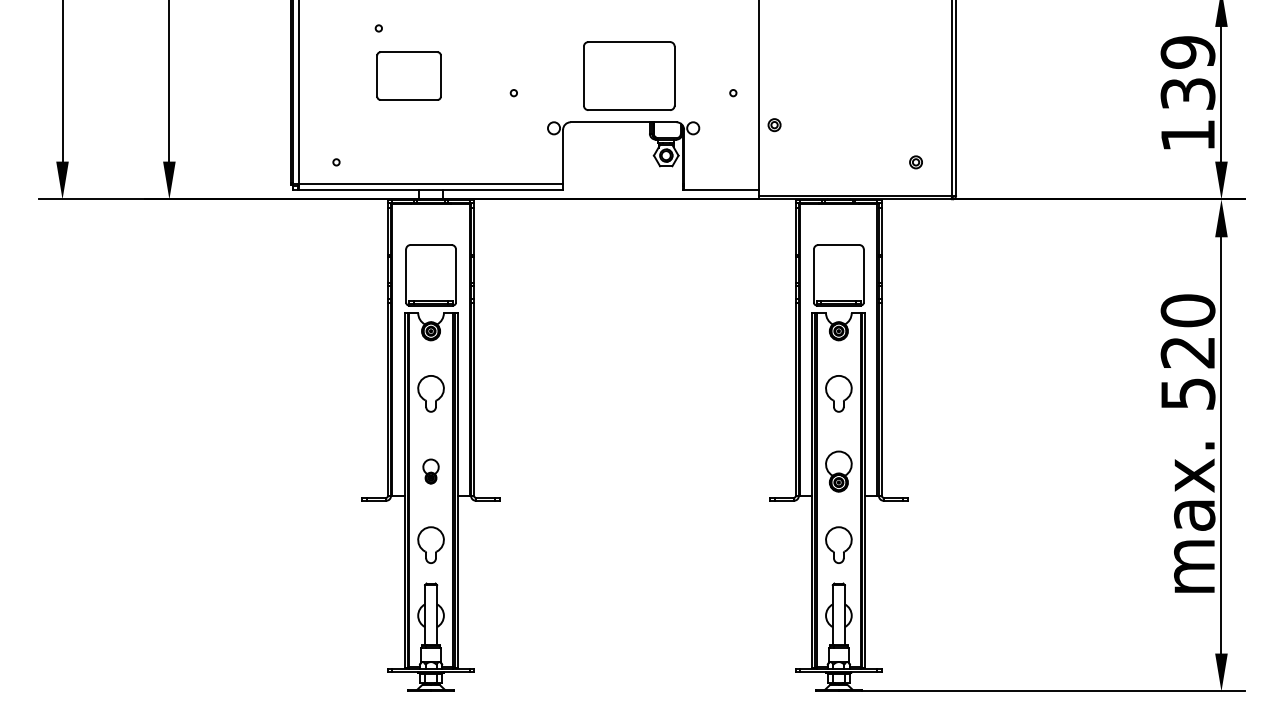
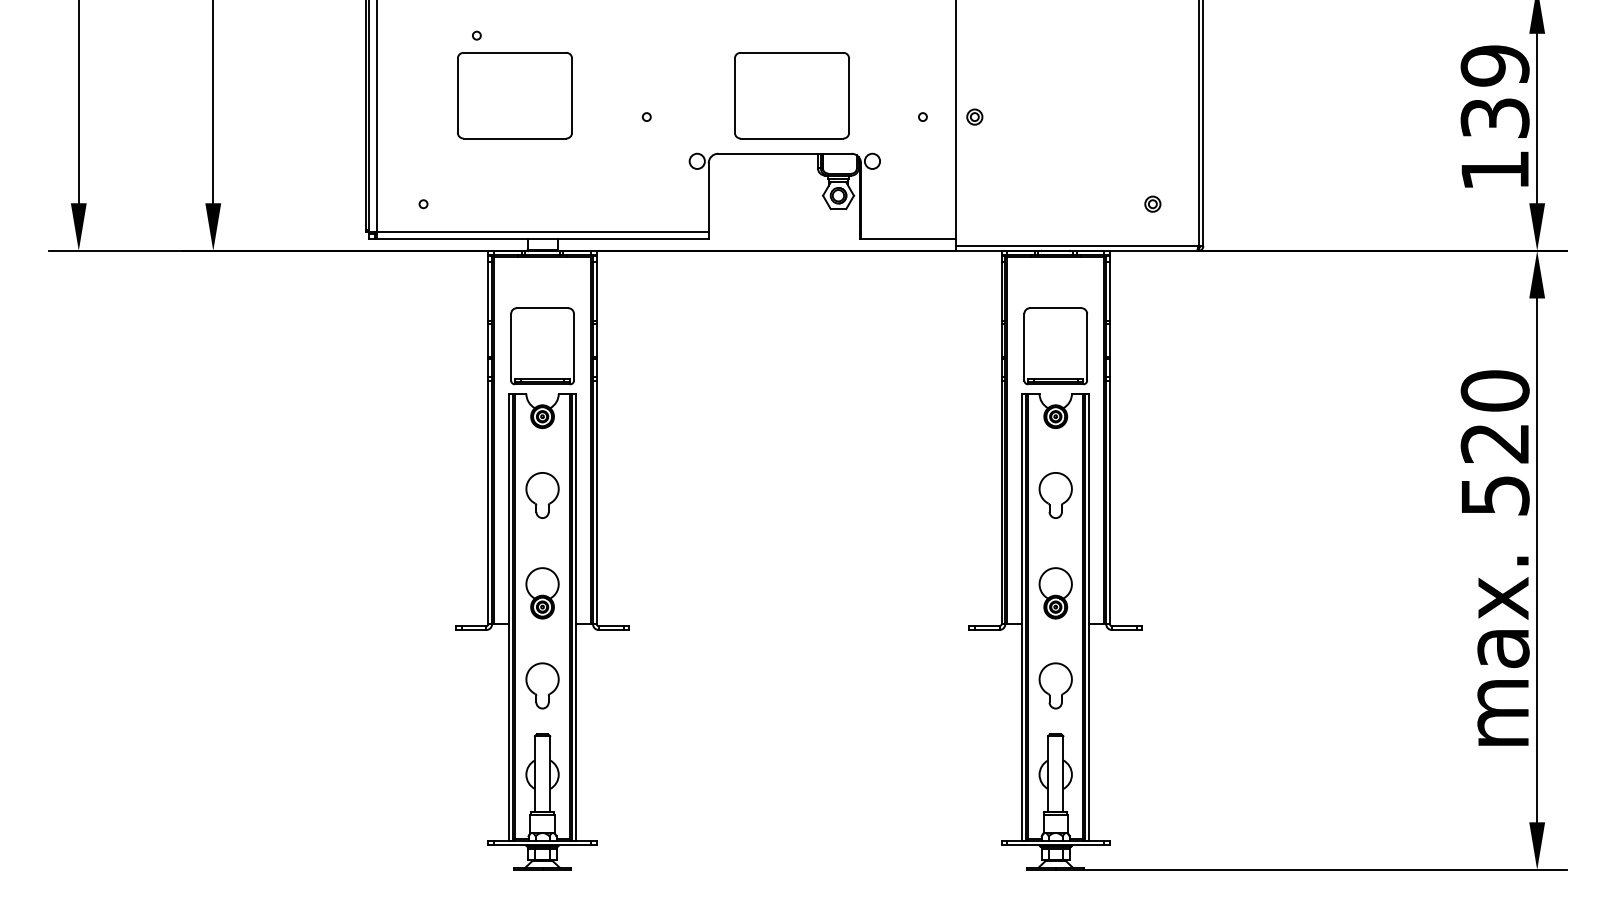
part: (408, 75) -> (514, 94), size x1.43
part: (774, 125) -> (974, 117), moved
part: (430, 471) -> (541, 593), size x1.67

